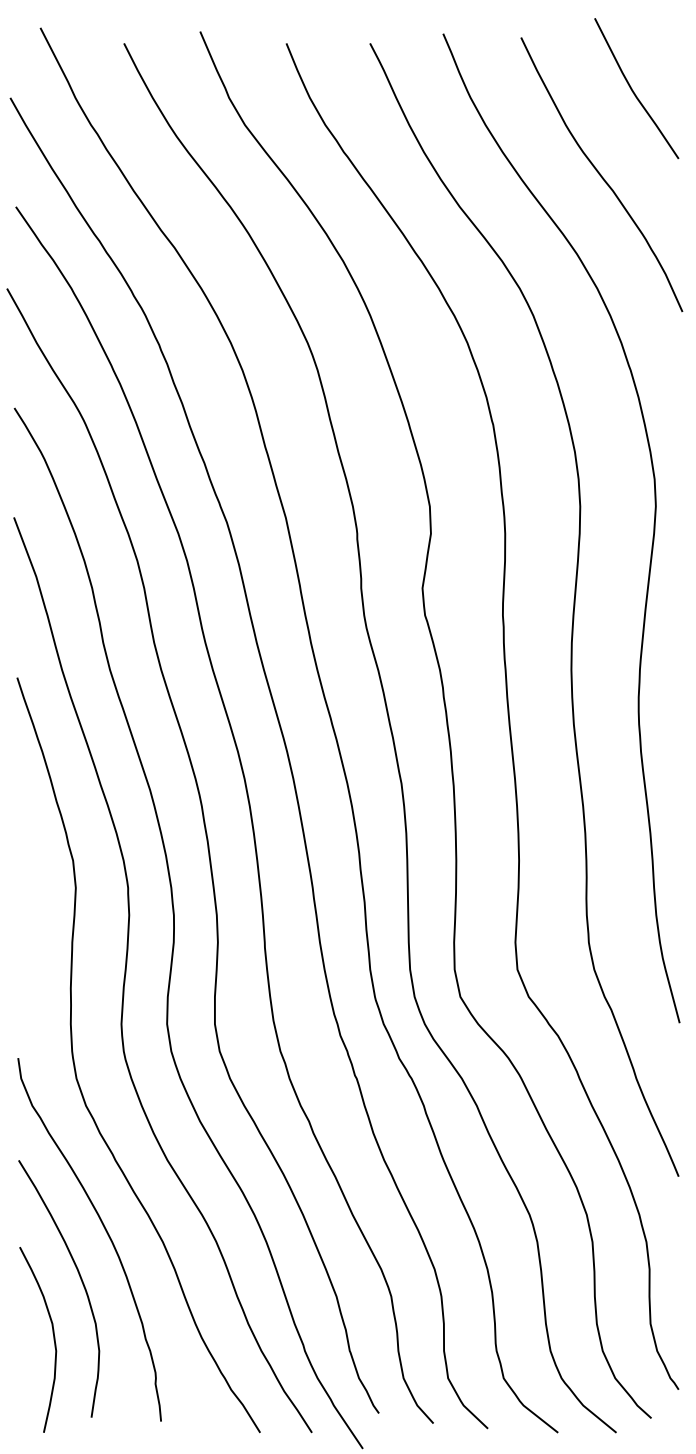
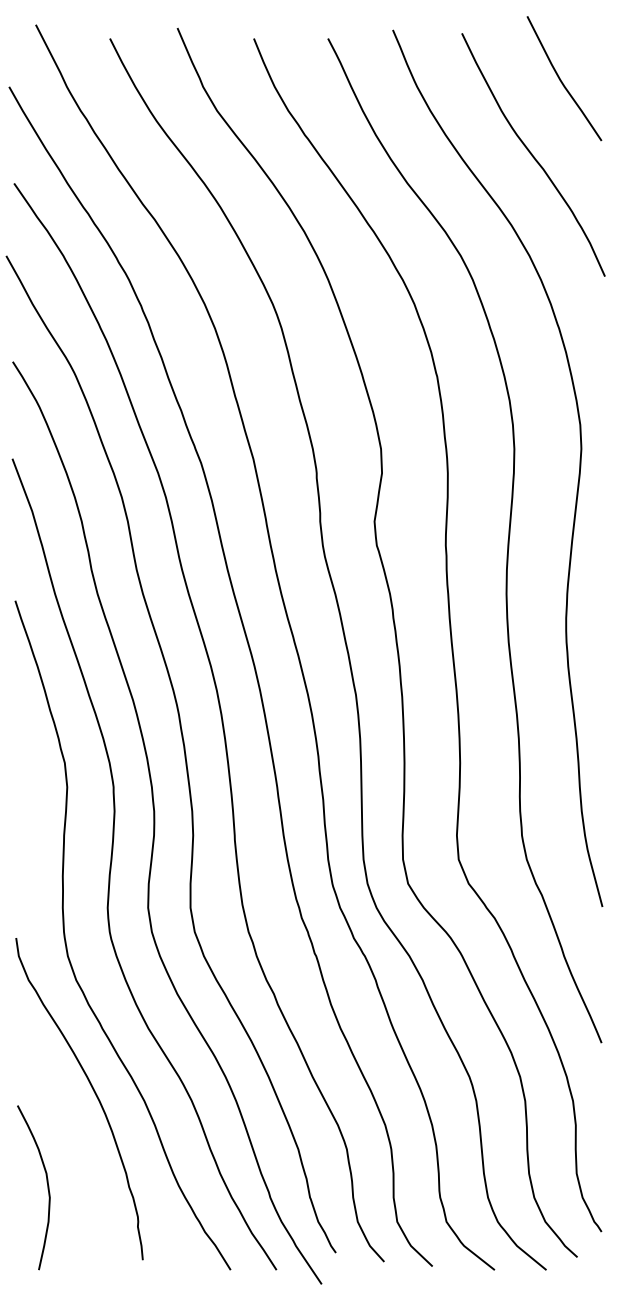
curve: (81, 1282) -> (72, 1136), removed

